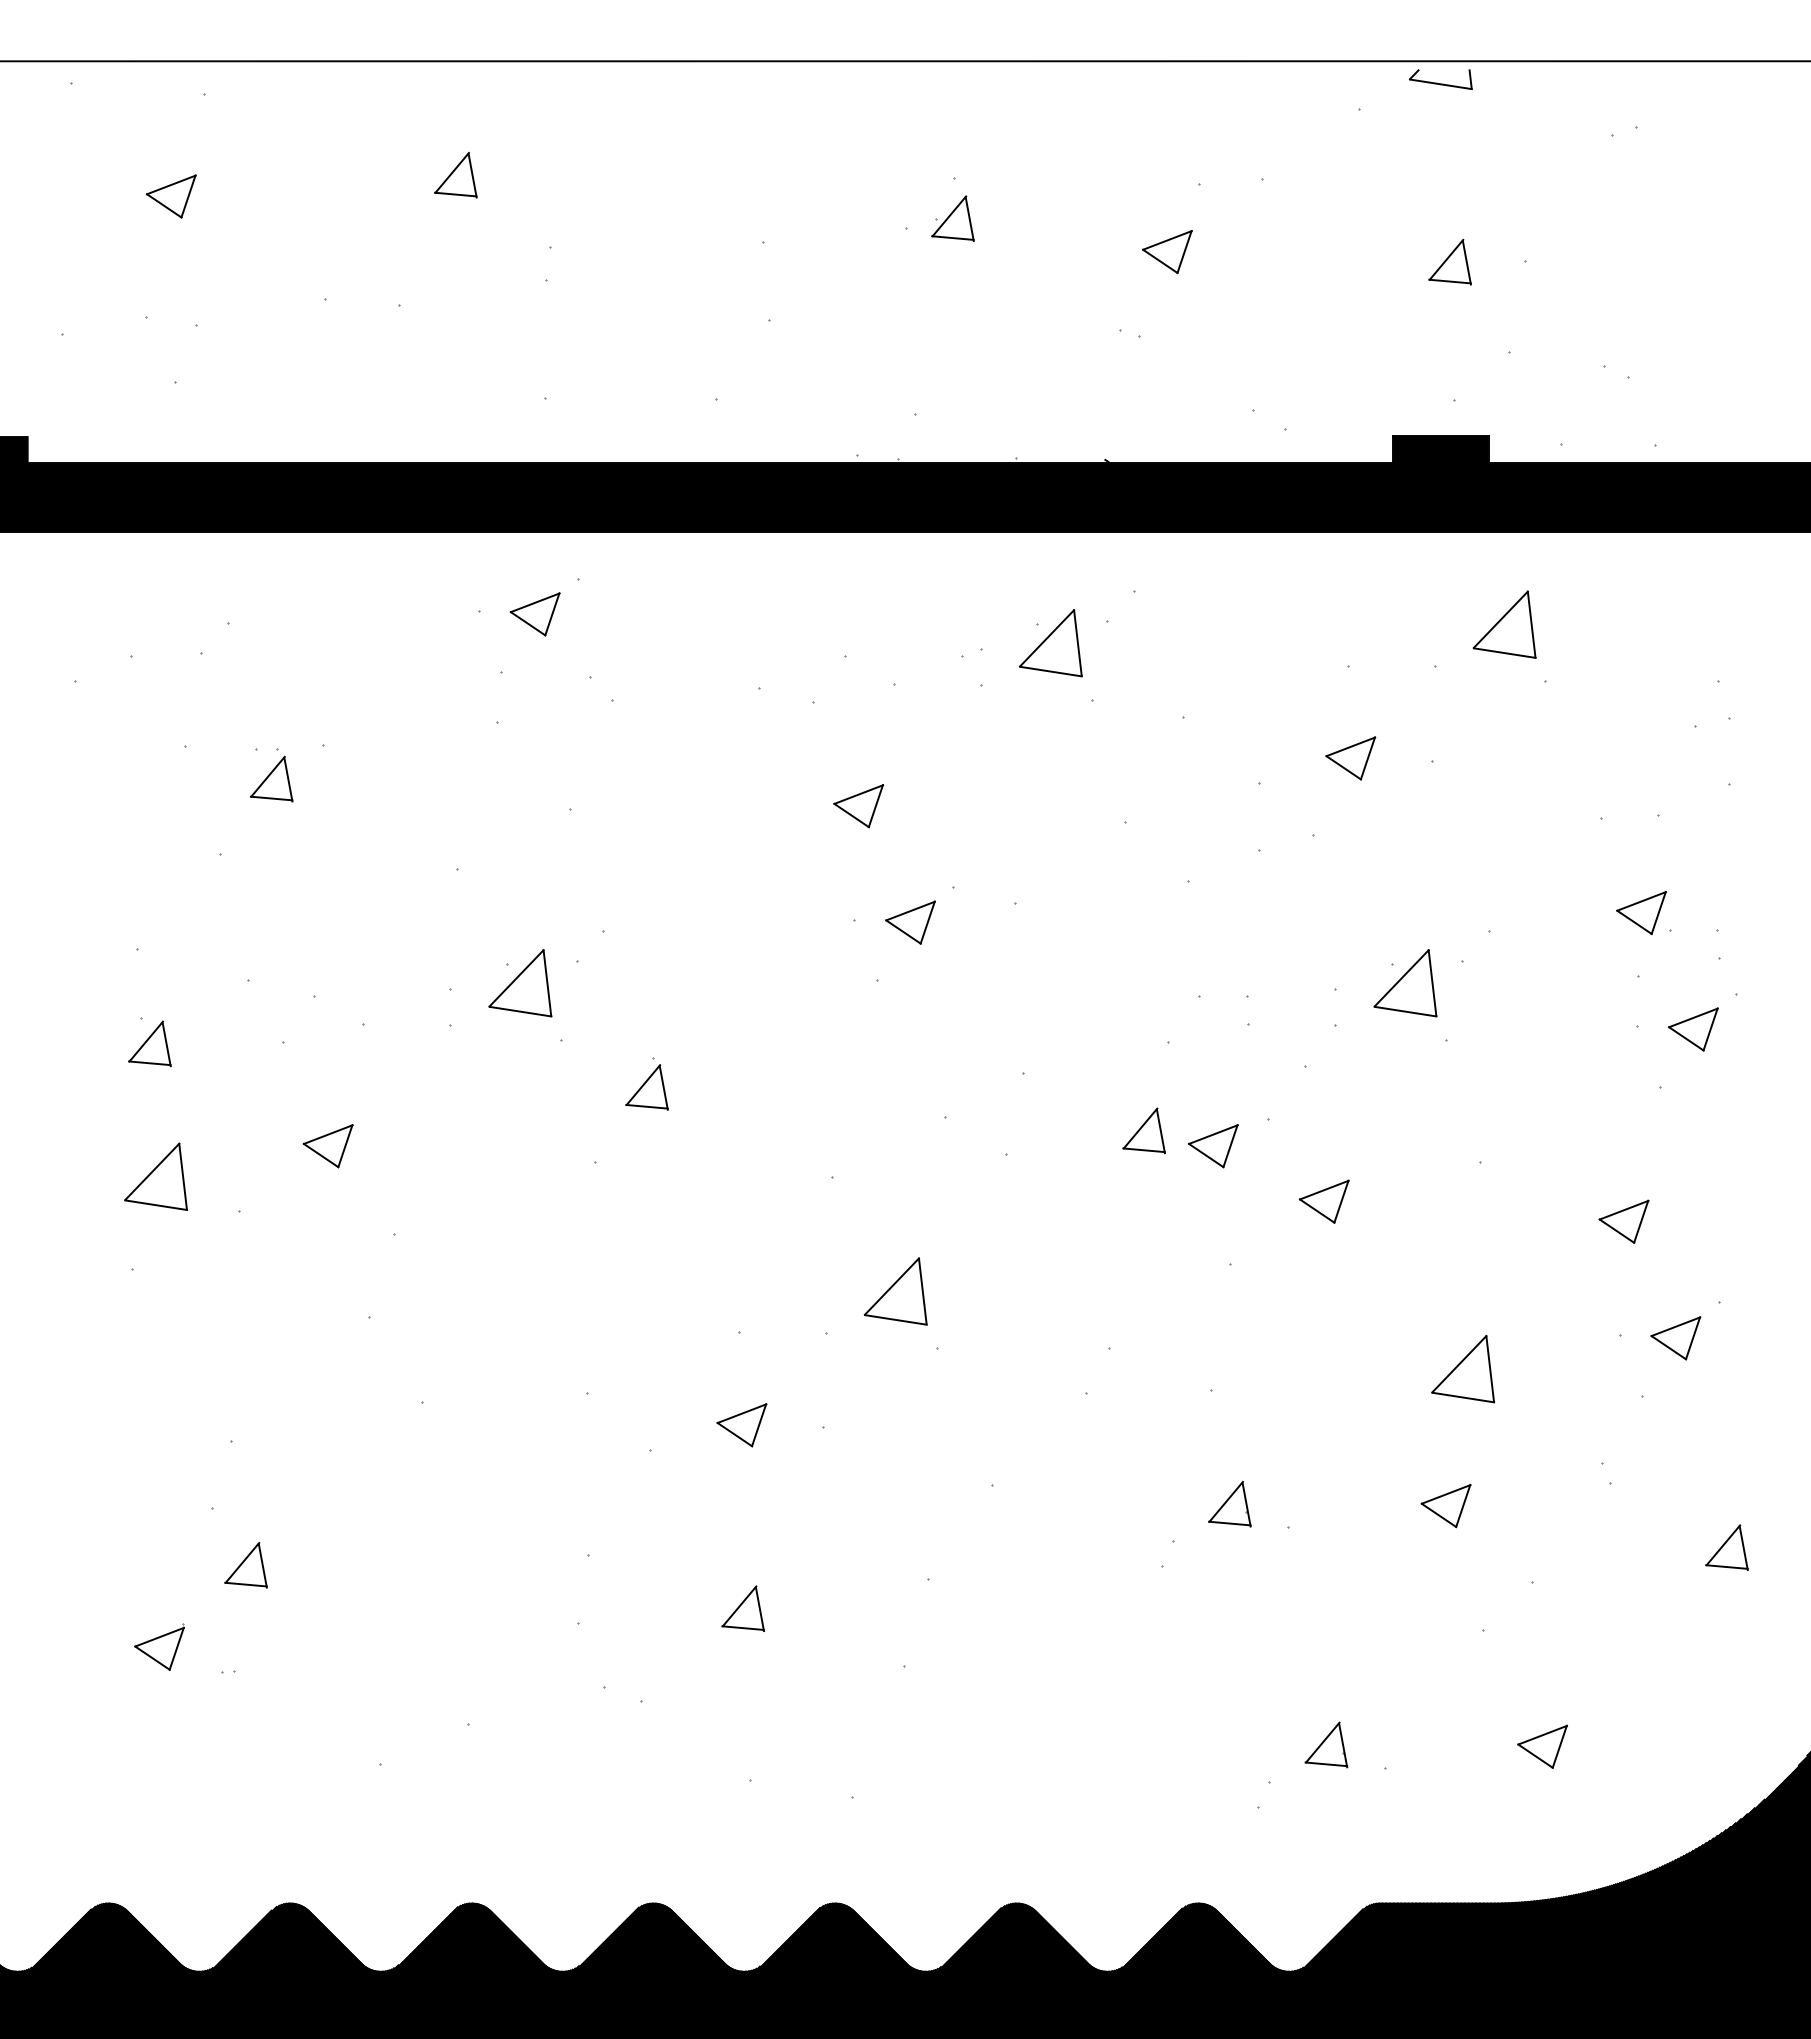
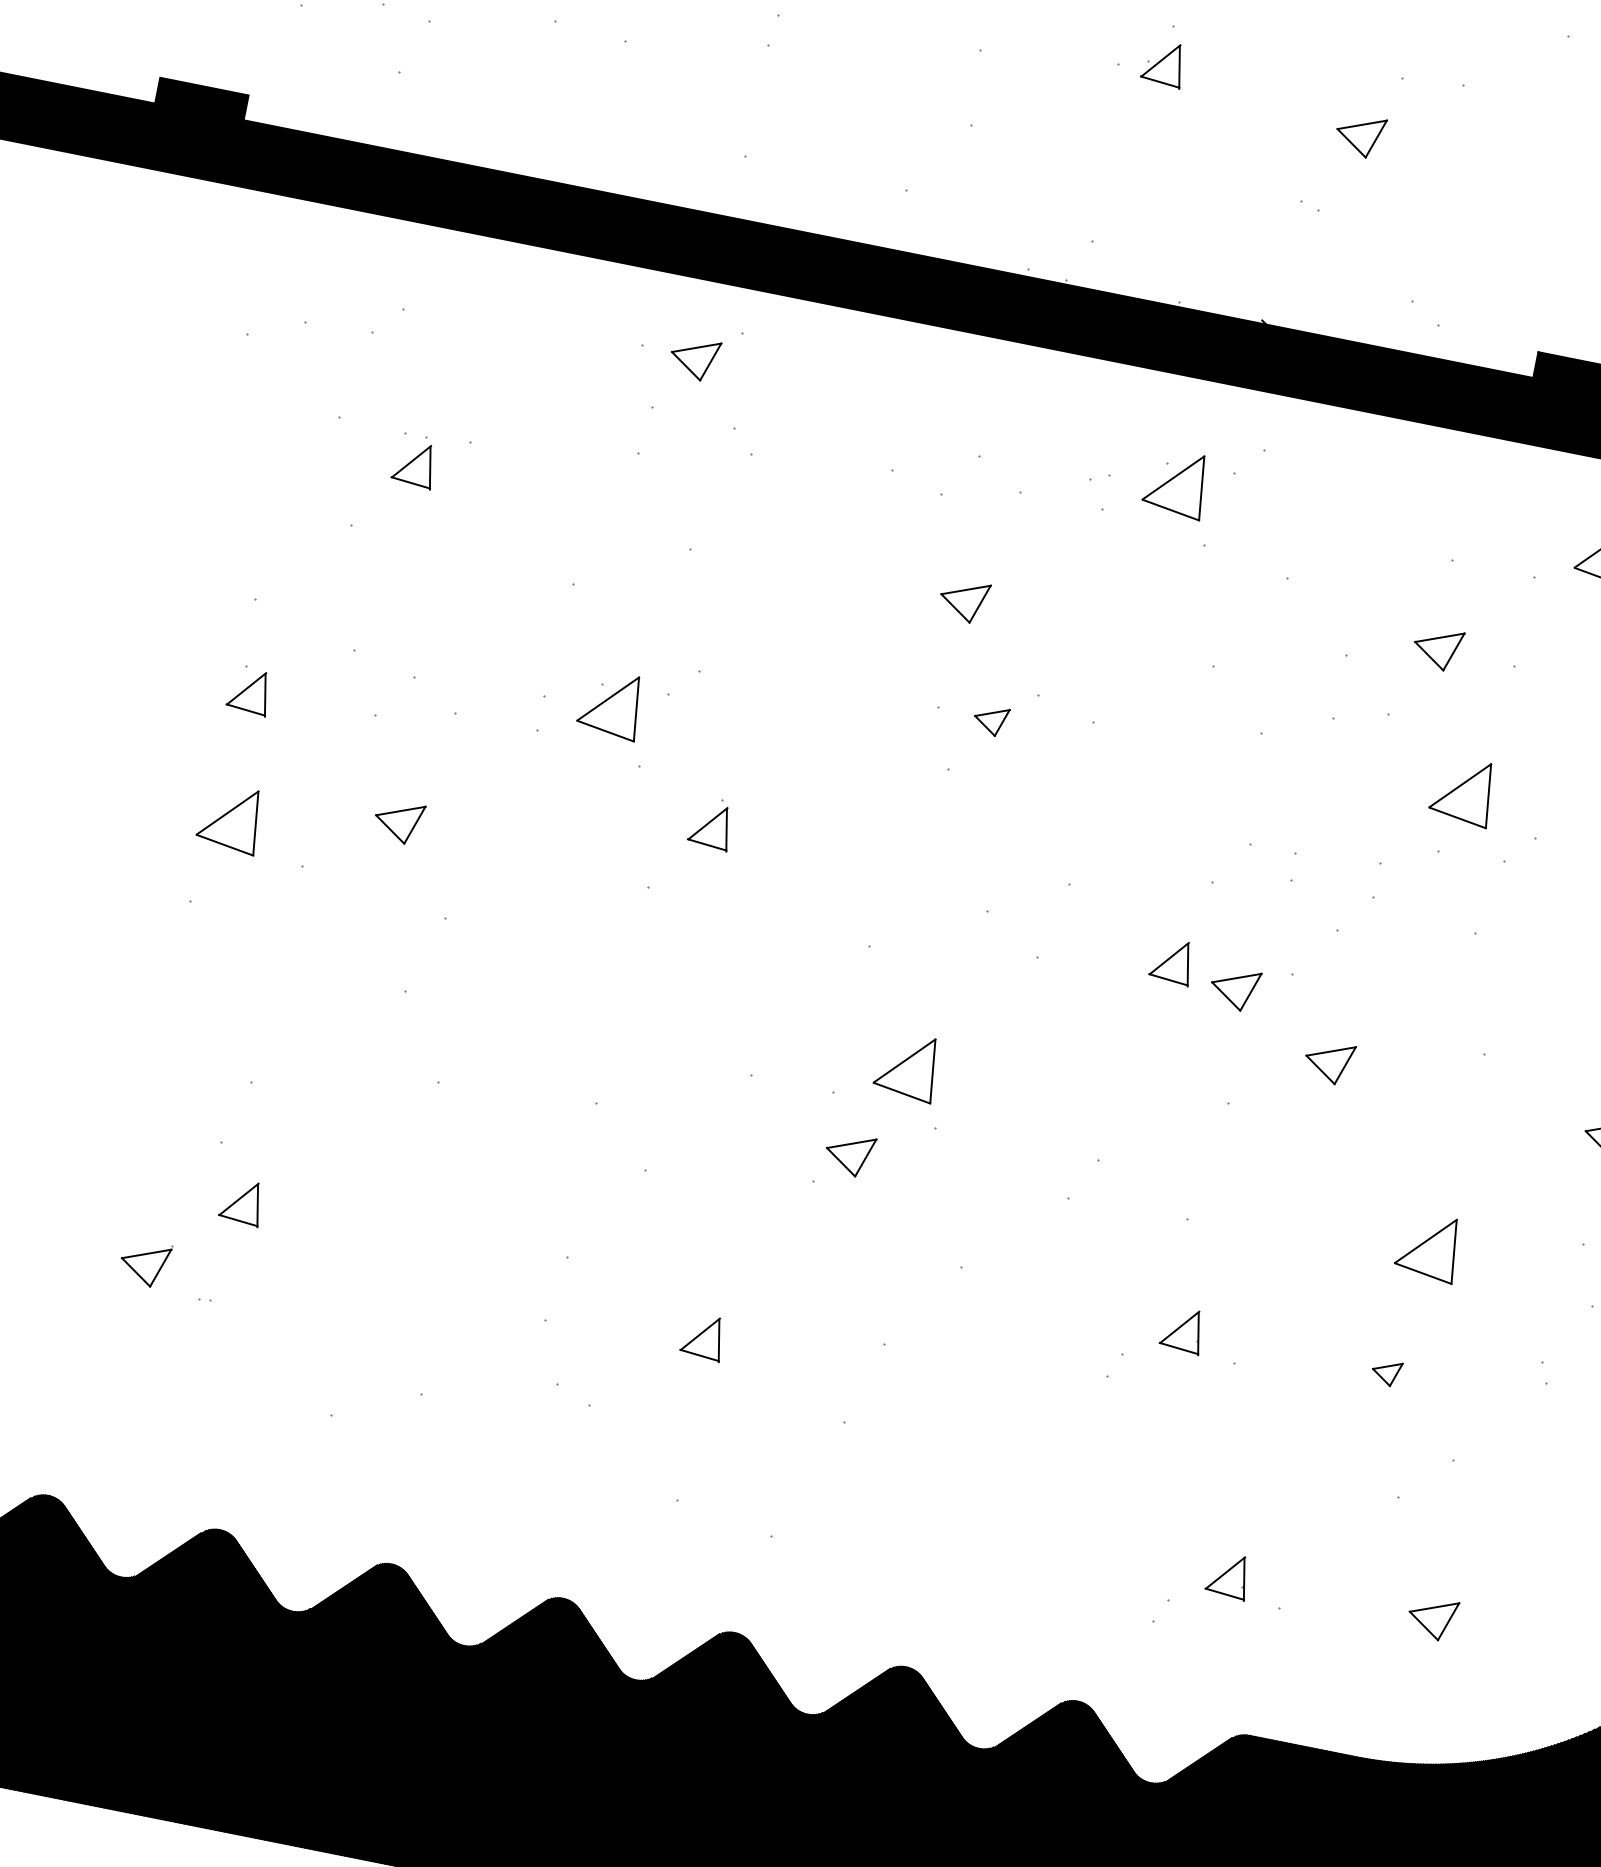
part: (910, 922) -> (990, 720), size x0.7
part: (1405, 983) -> (1462, 791), moved
part: (741, 1425) -> (849, 1154), moved
part: (1445, 1506) -> (1385, 1373), size x0.6

